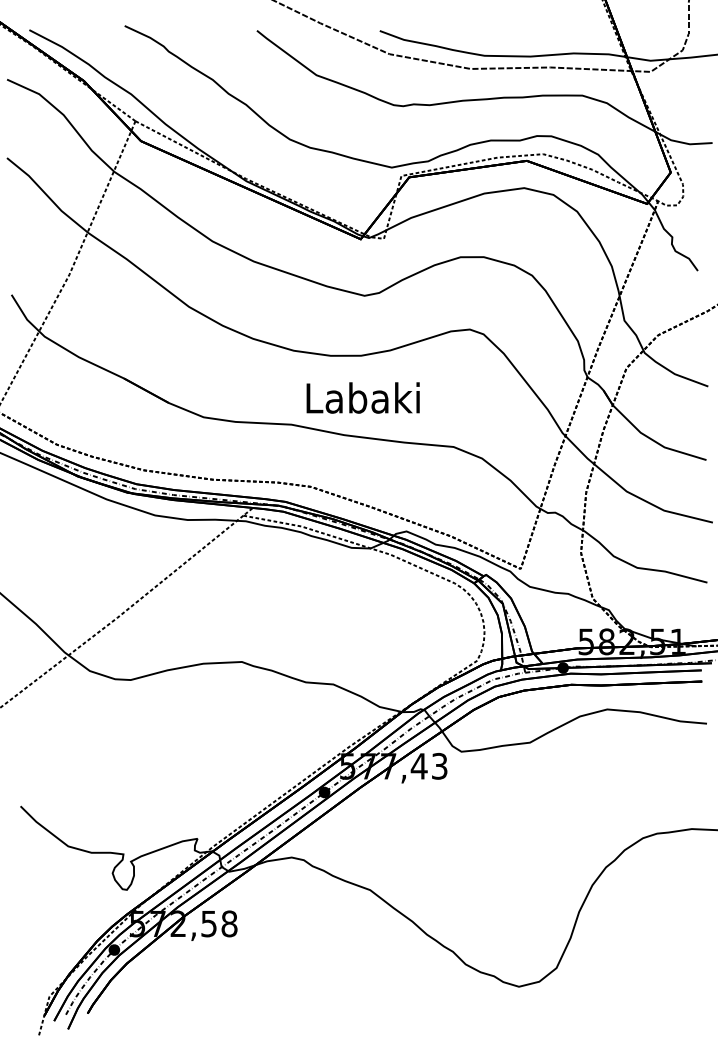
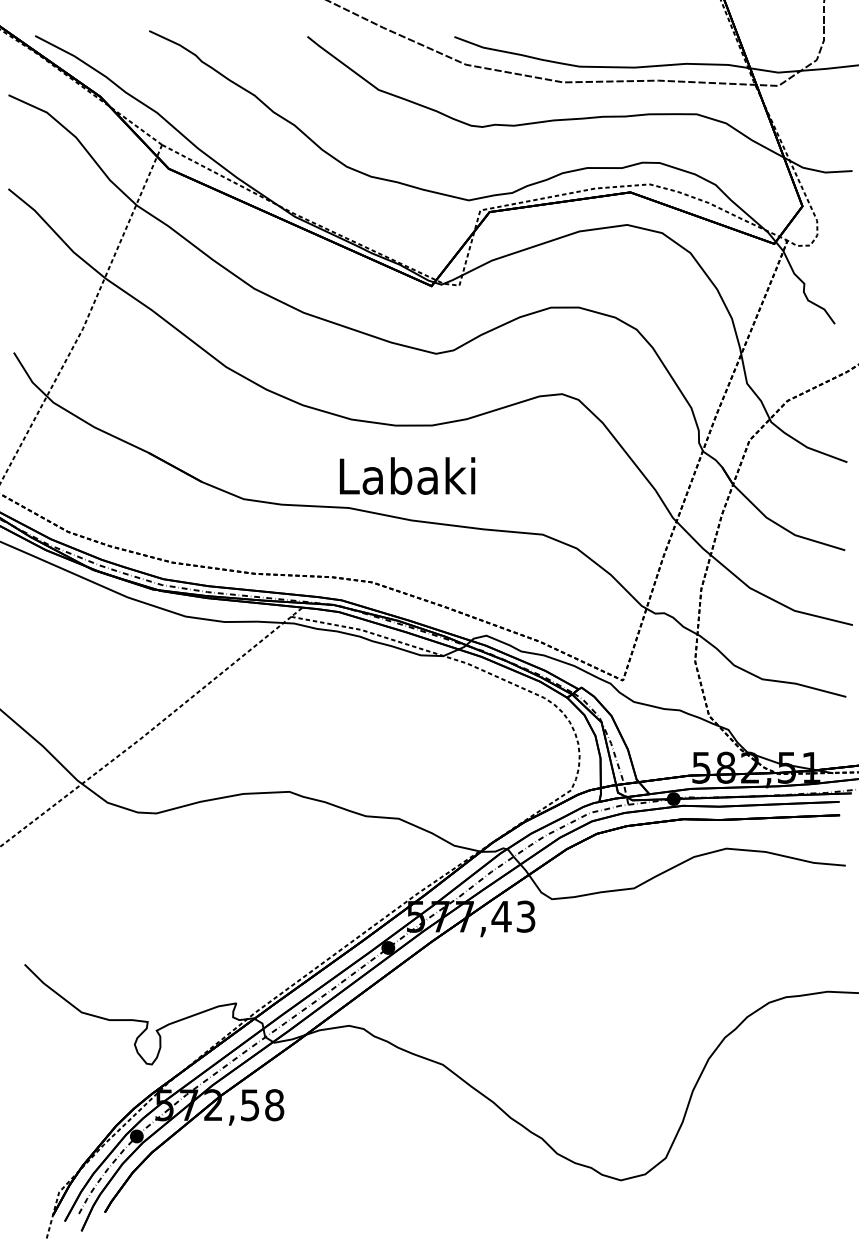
text: (363, 397) -> (407, 475), moved

